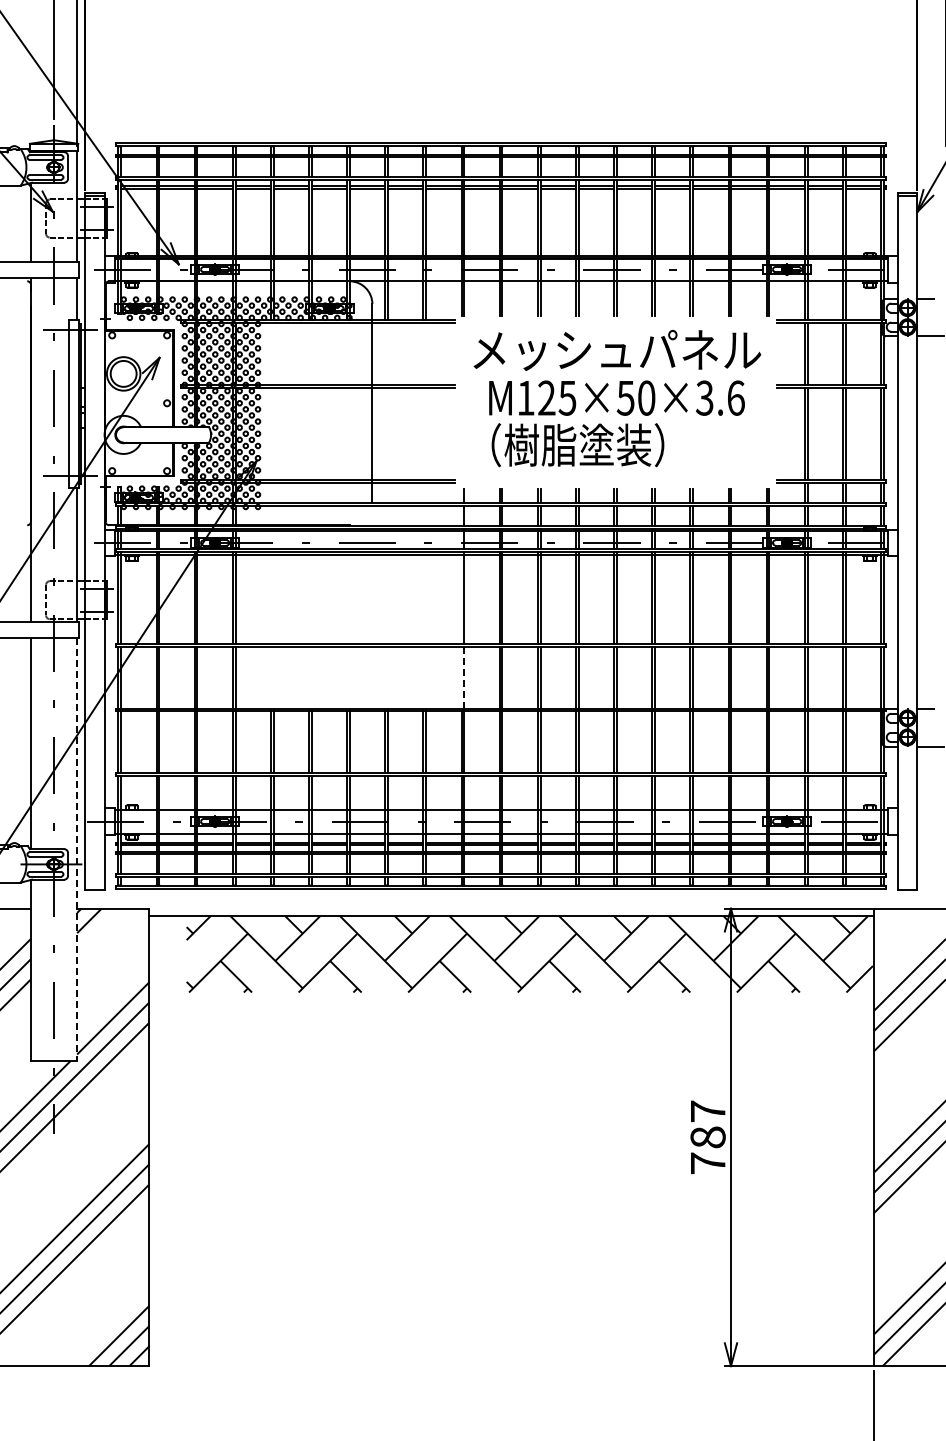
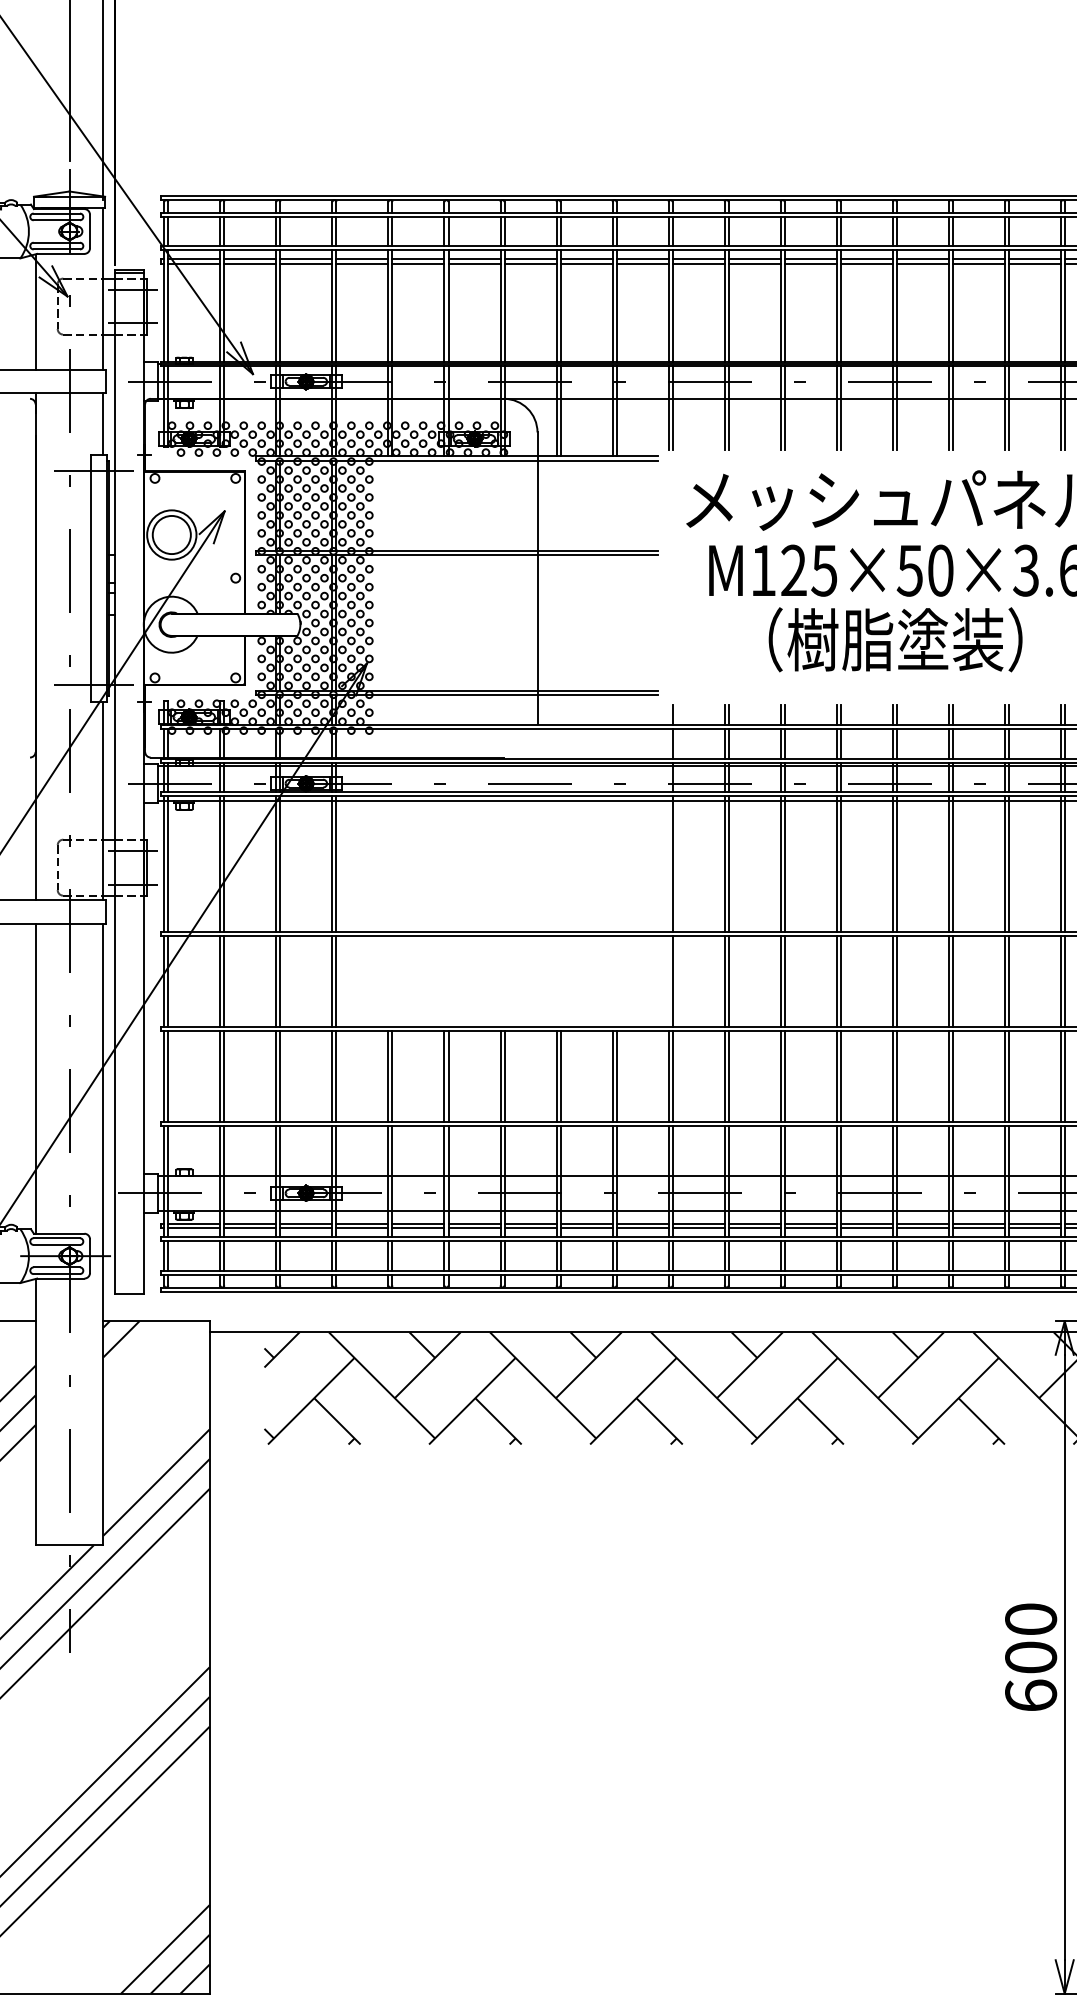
text: (577, 445) -> (894, 640), moved
line: (464, 677) -> (672, 981), dashed -> solid
line: (77, 850) -> (103, 1235), dashed -> solid
text: (707, 1136) -> (1030, 1656), 787 -> 600

